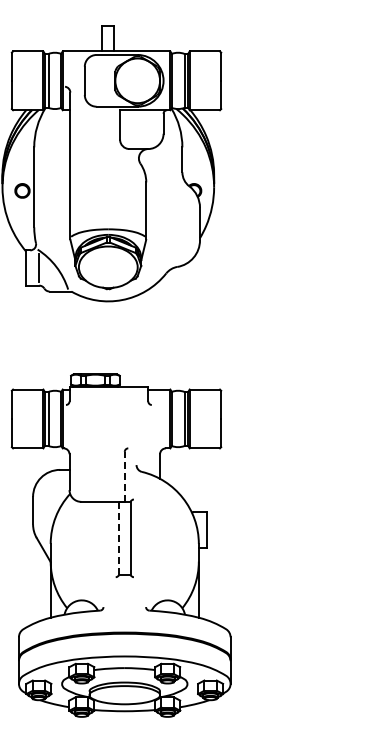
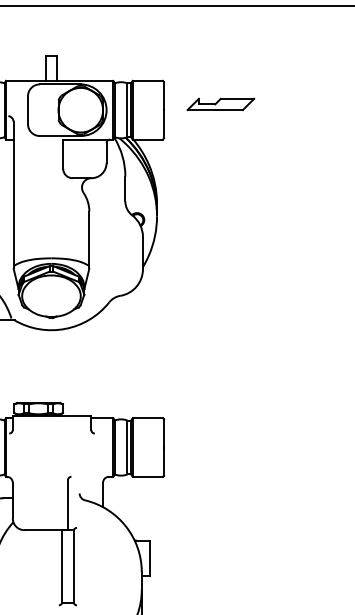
part: (277, 74) -> (220, 103), added
line: (124, 476) -> (67, 504), dashed -> solid
line: (118, 538) -> (61, 566), dashed -> solid

